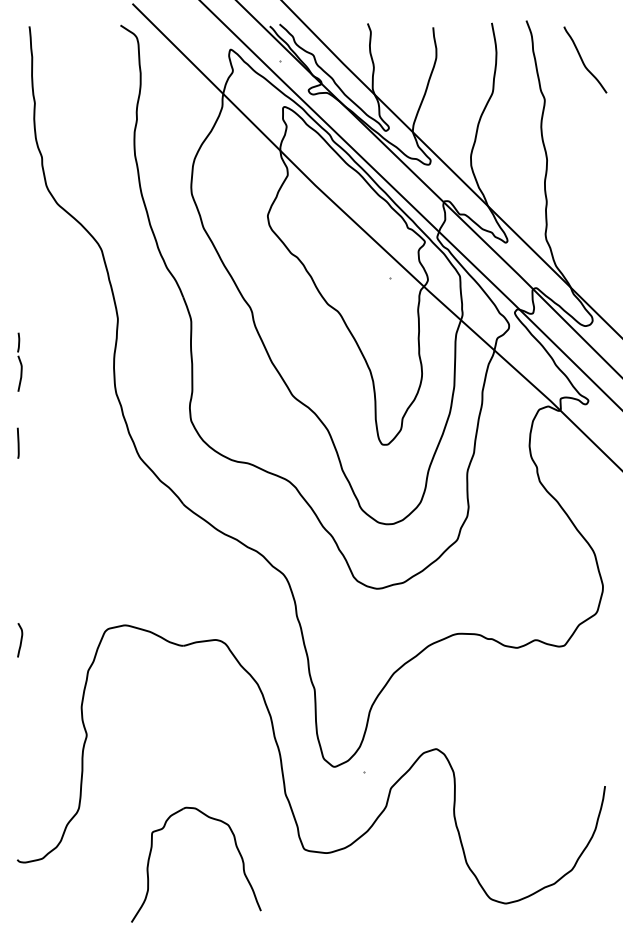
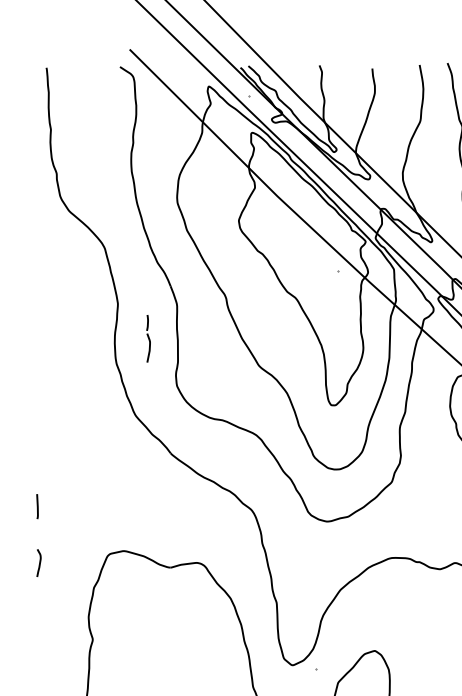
part: (19, 361) -> (148, 338), moved
line: (17, 442) -> (36, 506), moved

